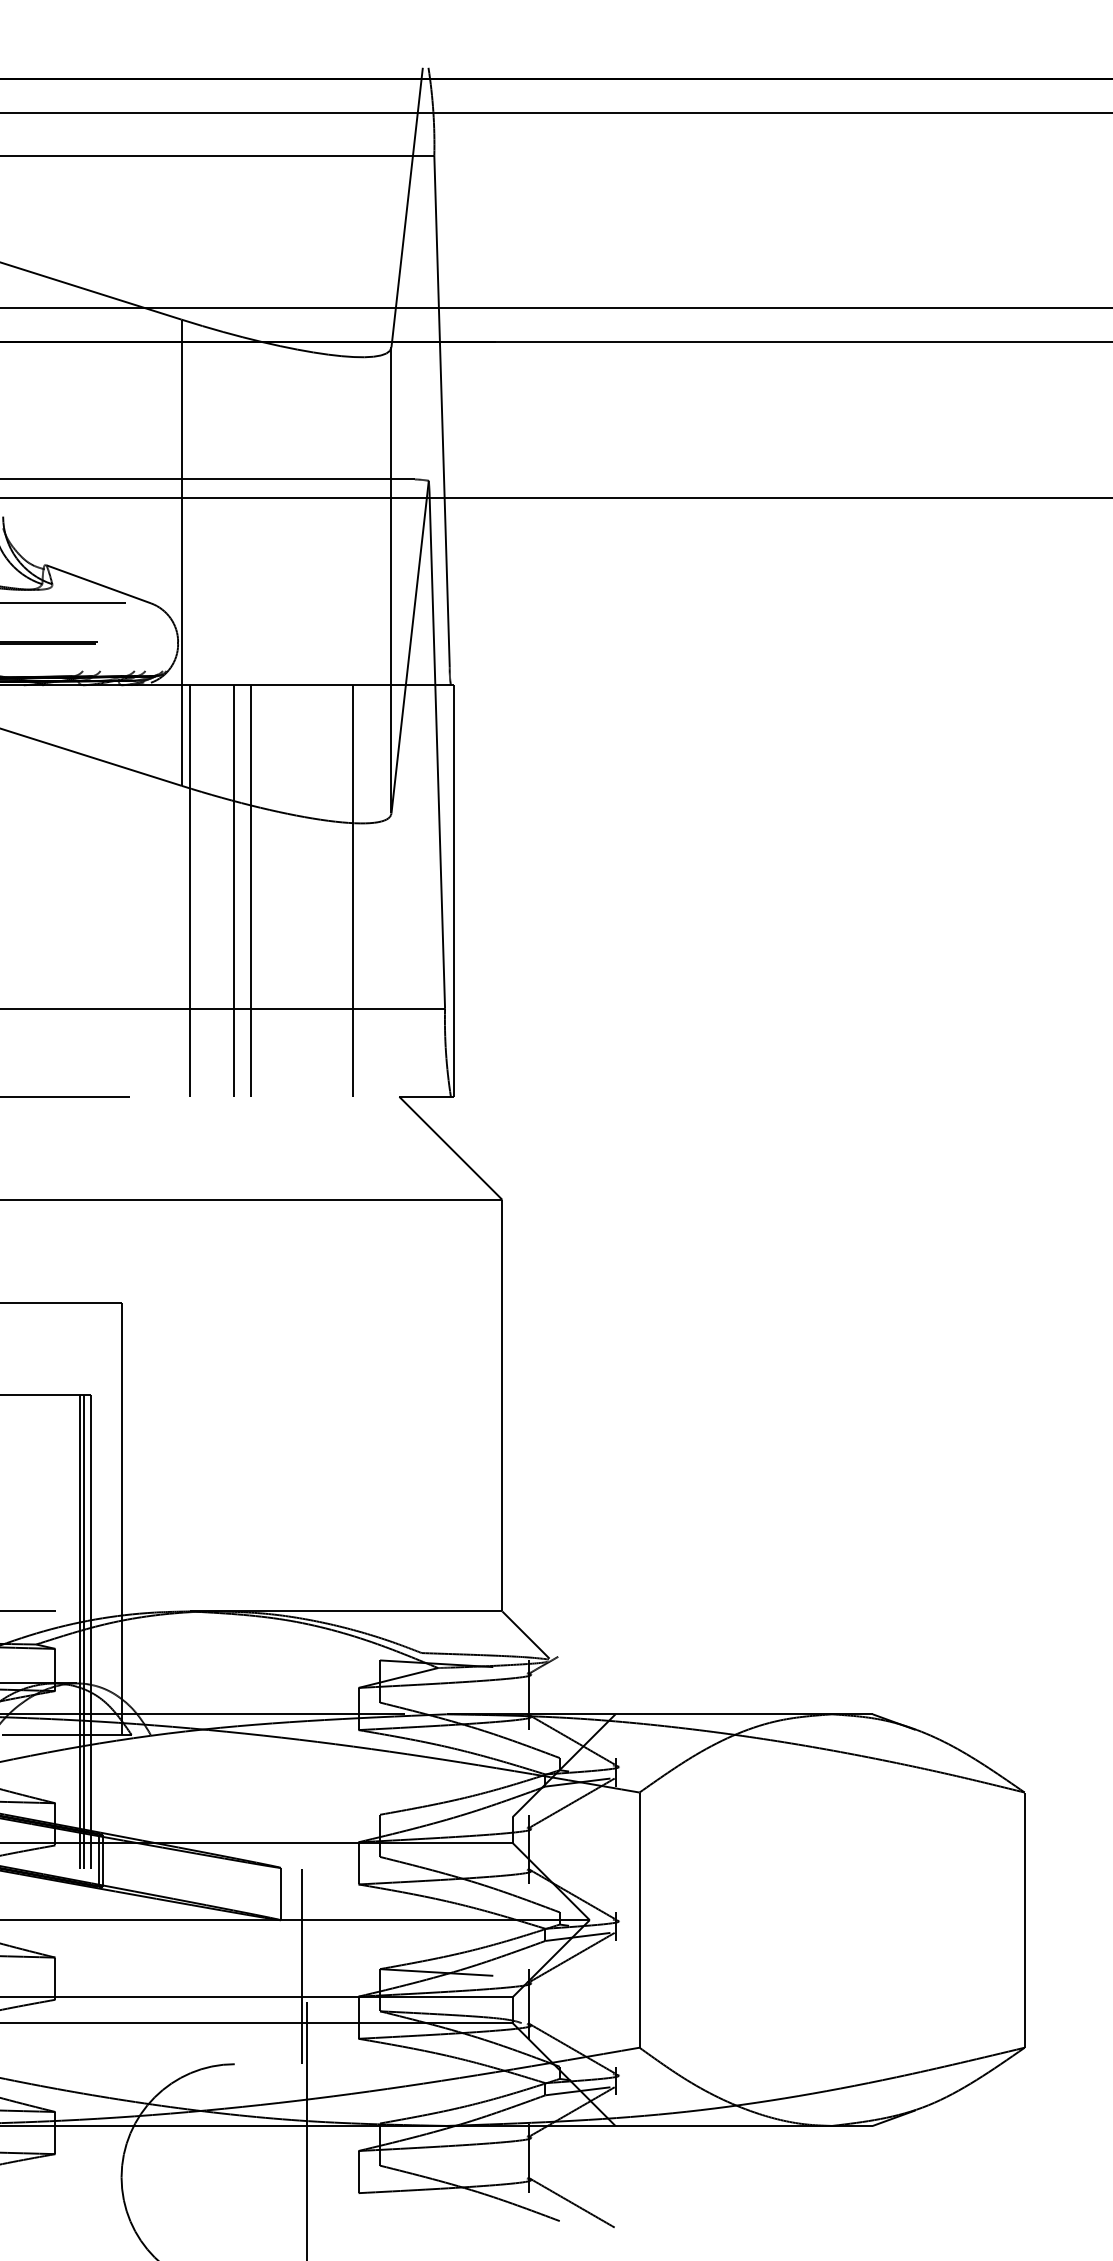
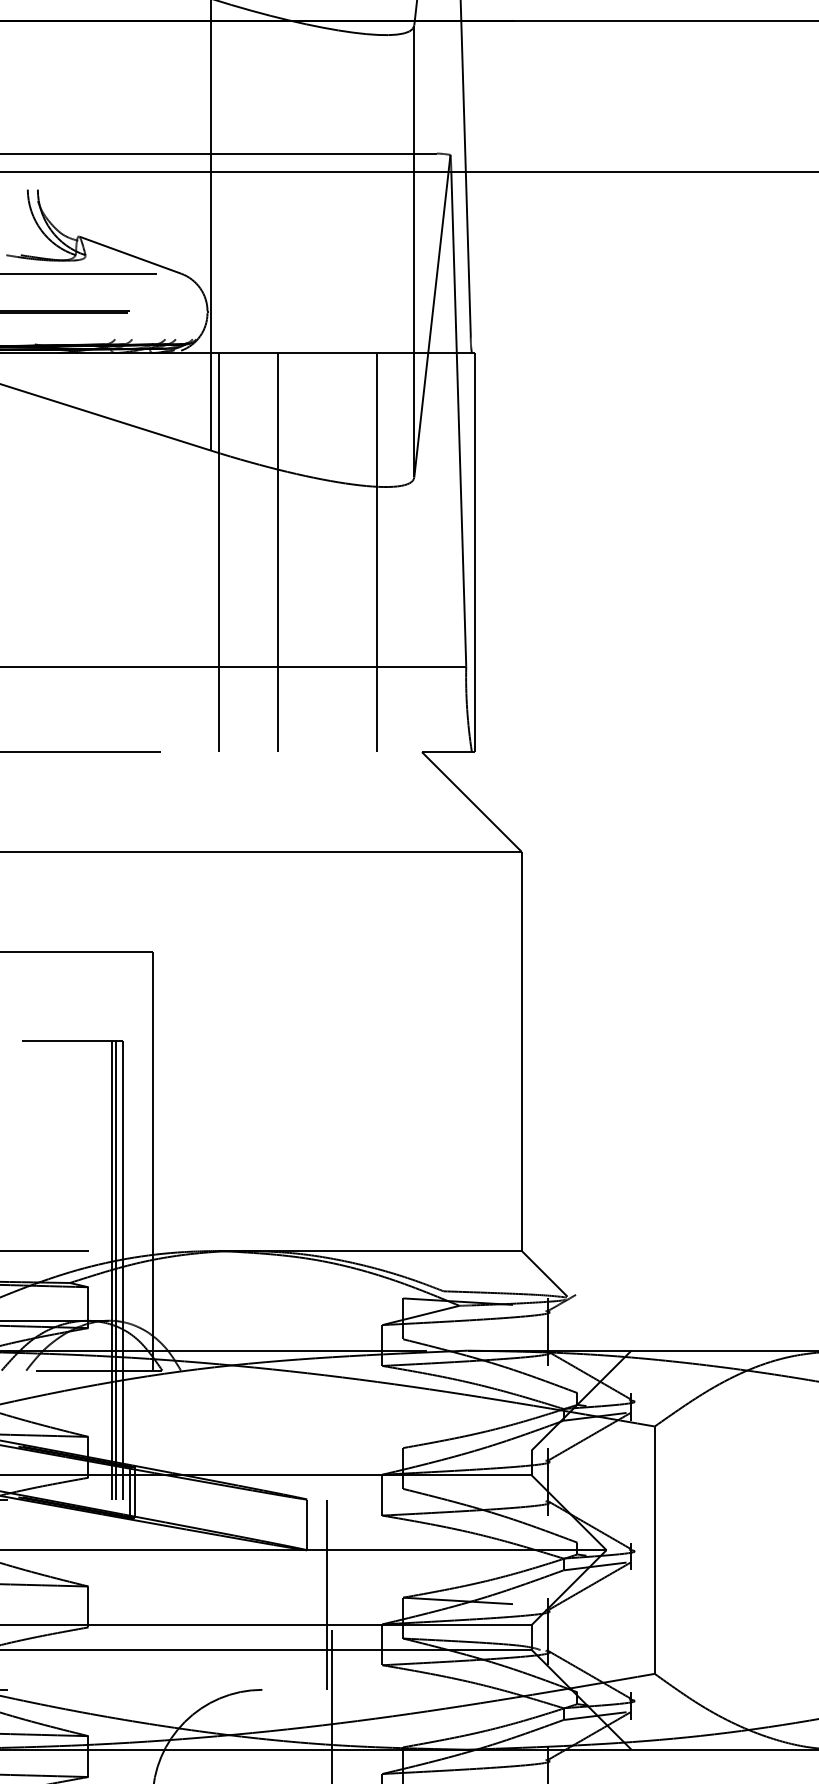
line: (234, 890) -> (262, 552), removed

